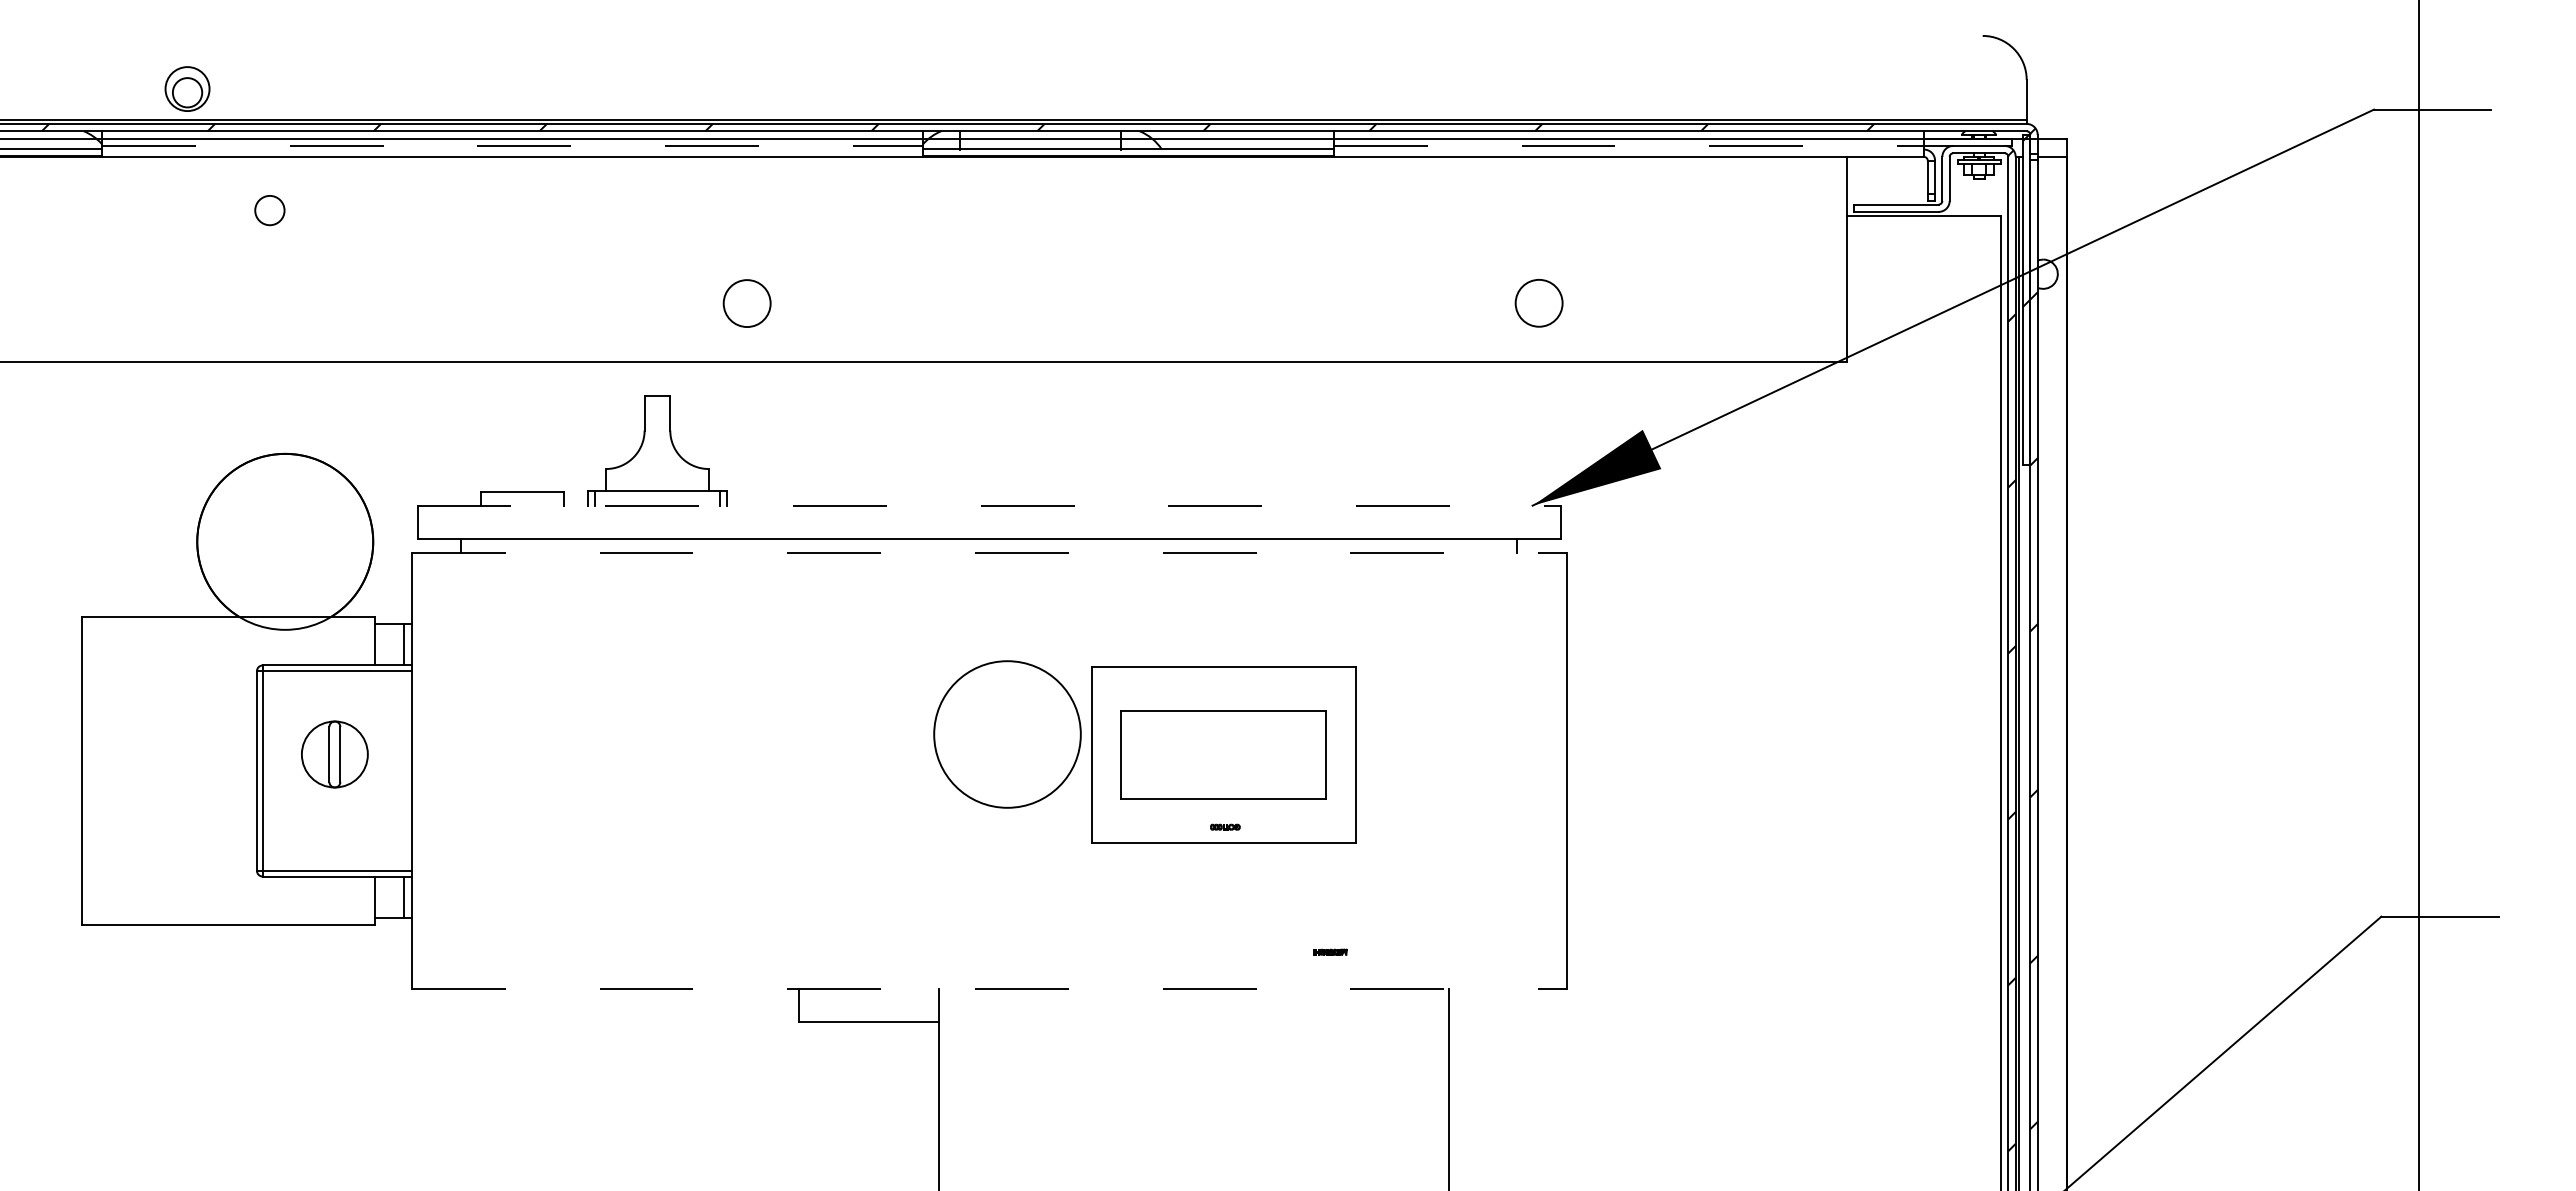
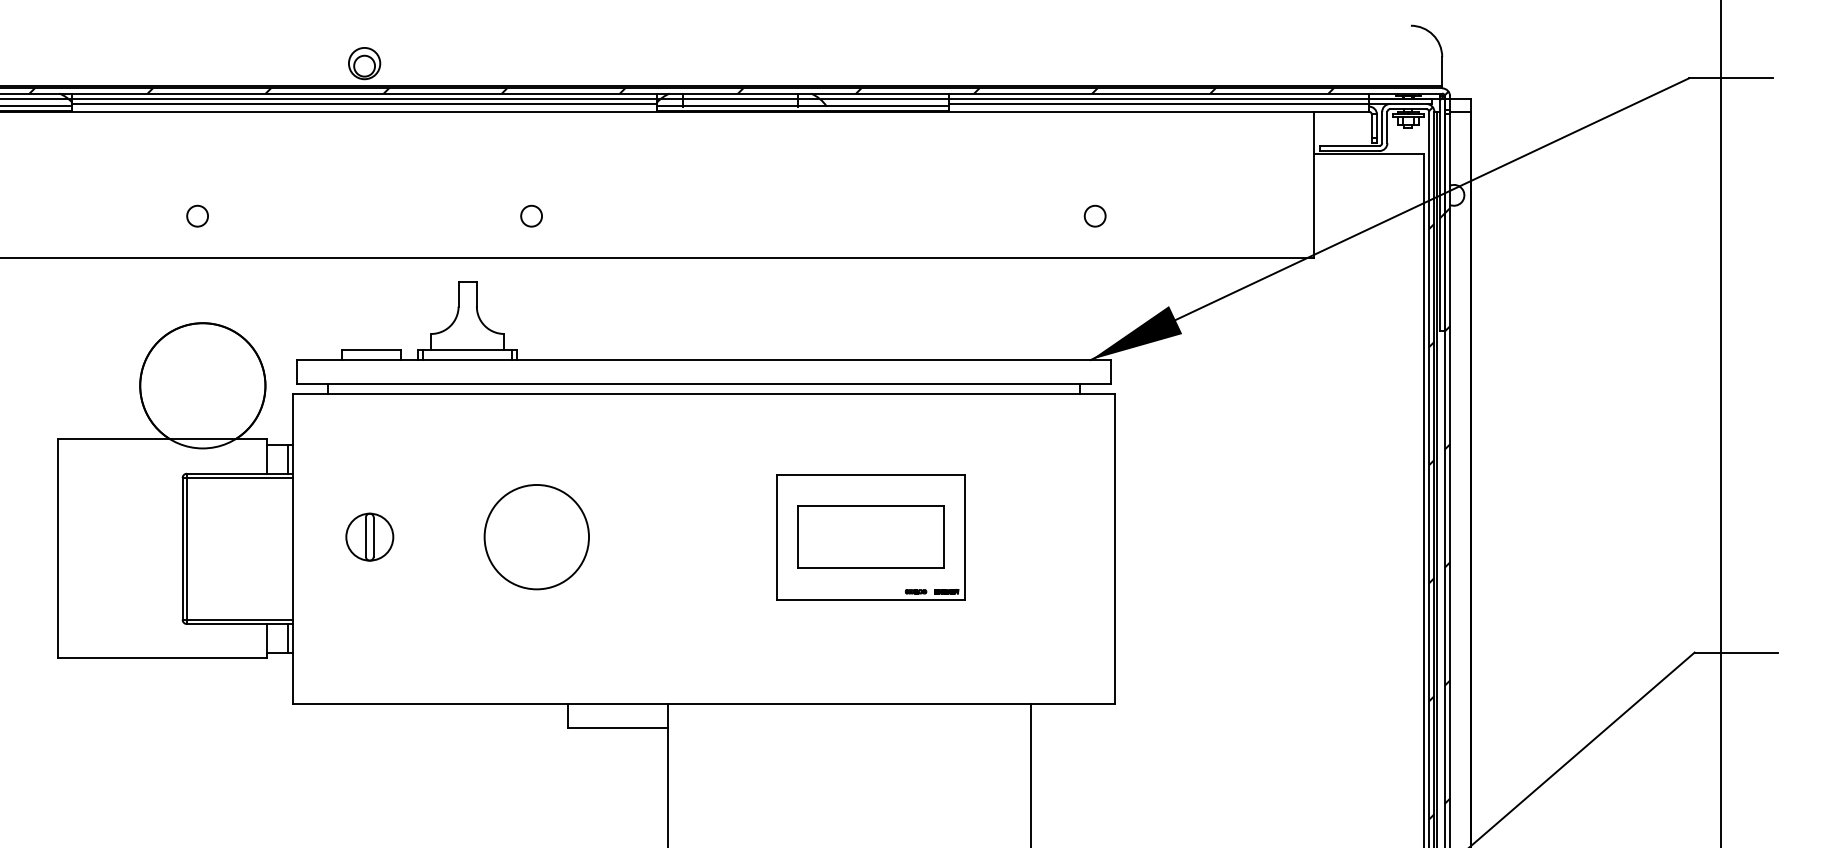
part: (187, 88) -> (364, 63), moved
line: (512, 145) -> (364, 103), dashed -> solid
line: (1629, 145) -> (1159, 103), dashed -> solid
circle: (269, 210) -> (197, 216), moved
circle: (746, 303) -> (531, 216), size x0.62
circle: (1538, 303) -> (1094, 216), size x0.62
line: (989, 505) -> (704, 359), dashed -> solid
line: (989, 552) -> (704, 393), dashed -> solid
circle: (1007, 734) -> (536, 537), moved
part: (334, 754) -> (369, 537), moved
part: (1225, 826) -> (916, 591), moved
part: (1330, 951) -> (946, 591), moved
line: (989, 989) -> (704, 704), dashed -> solid

